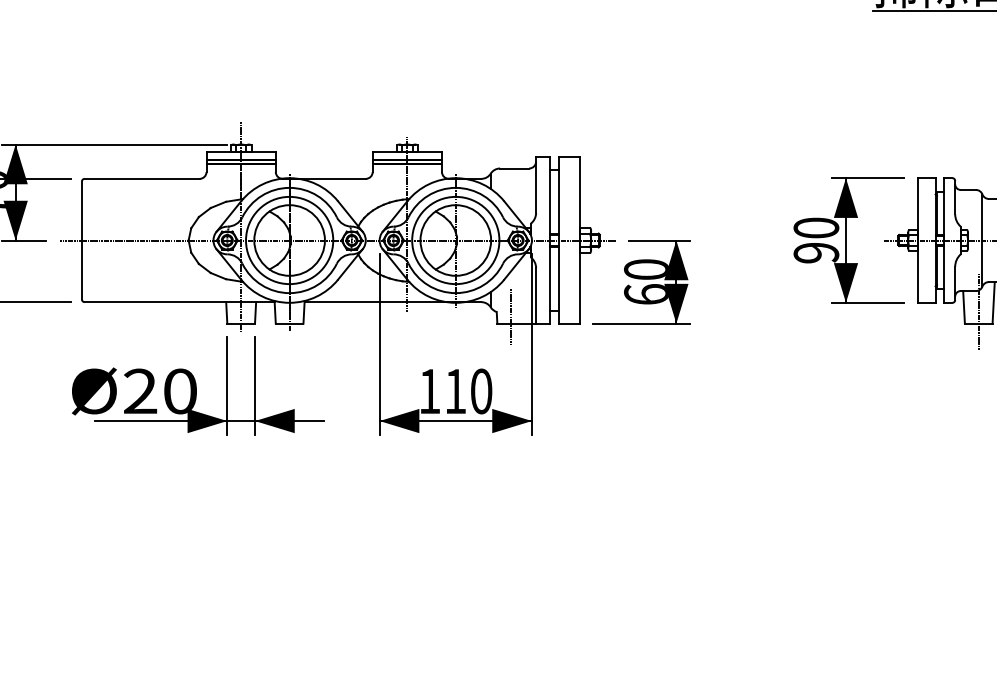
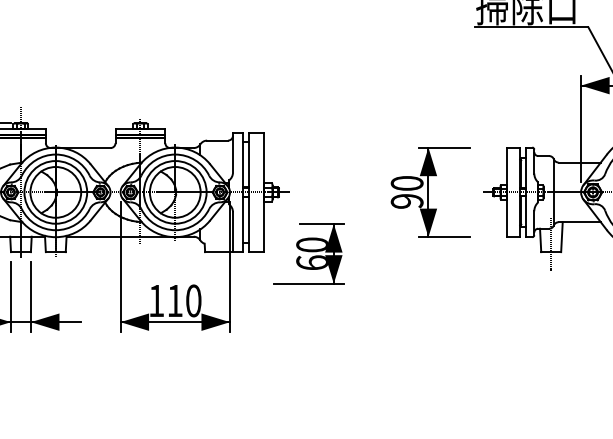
part: (848, 240) -> (430, 192), moved
part: (641, 282) -> (308, 254), moved
line: (511, 316) -> (215, 247), removed

